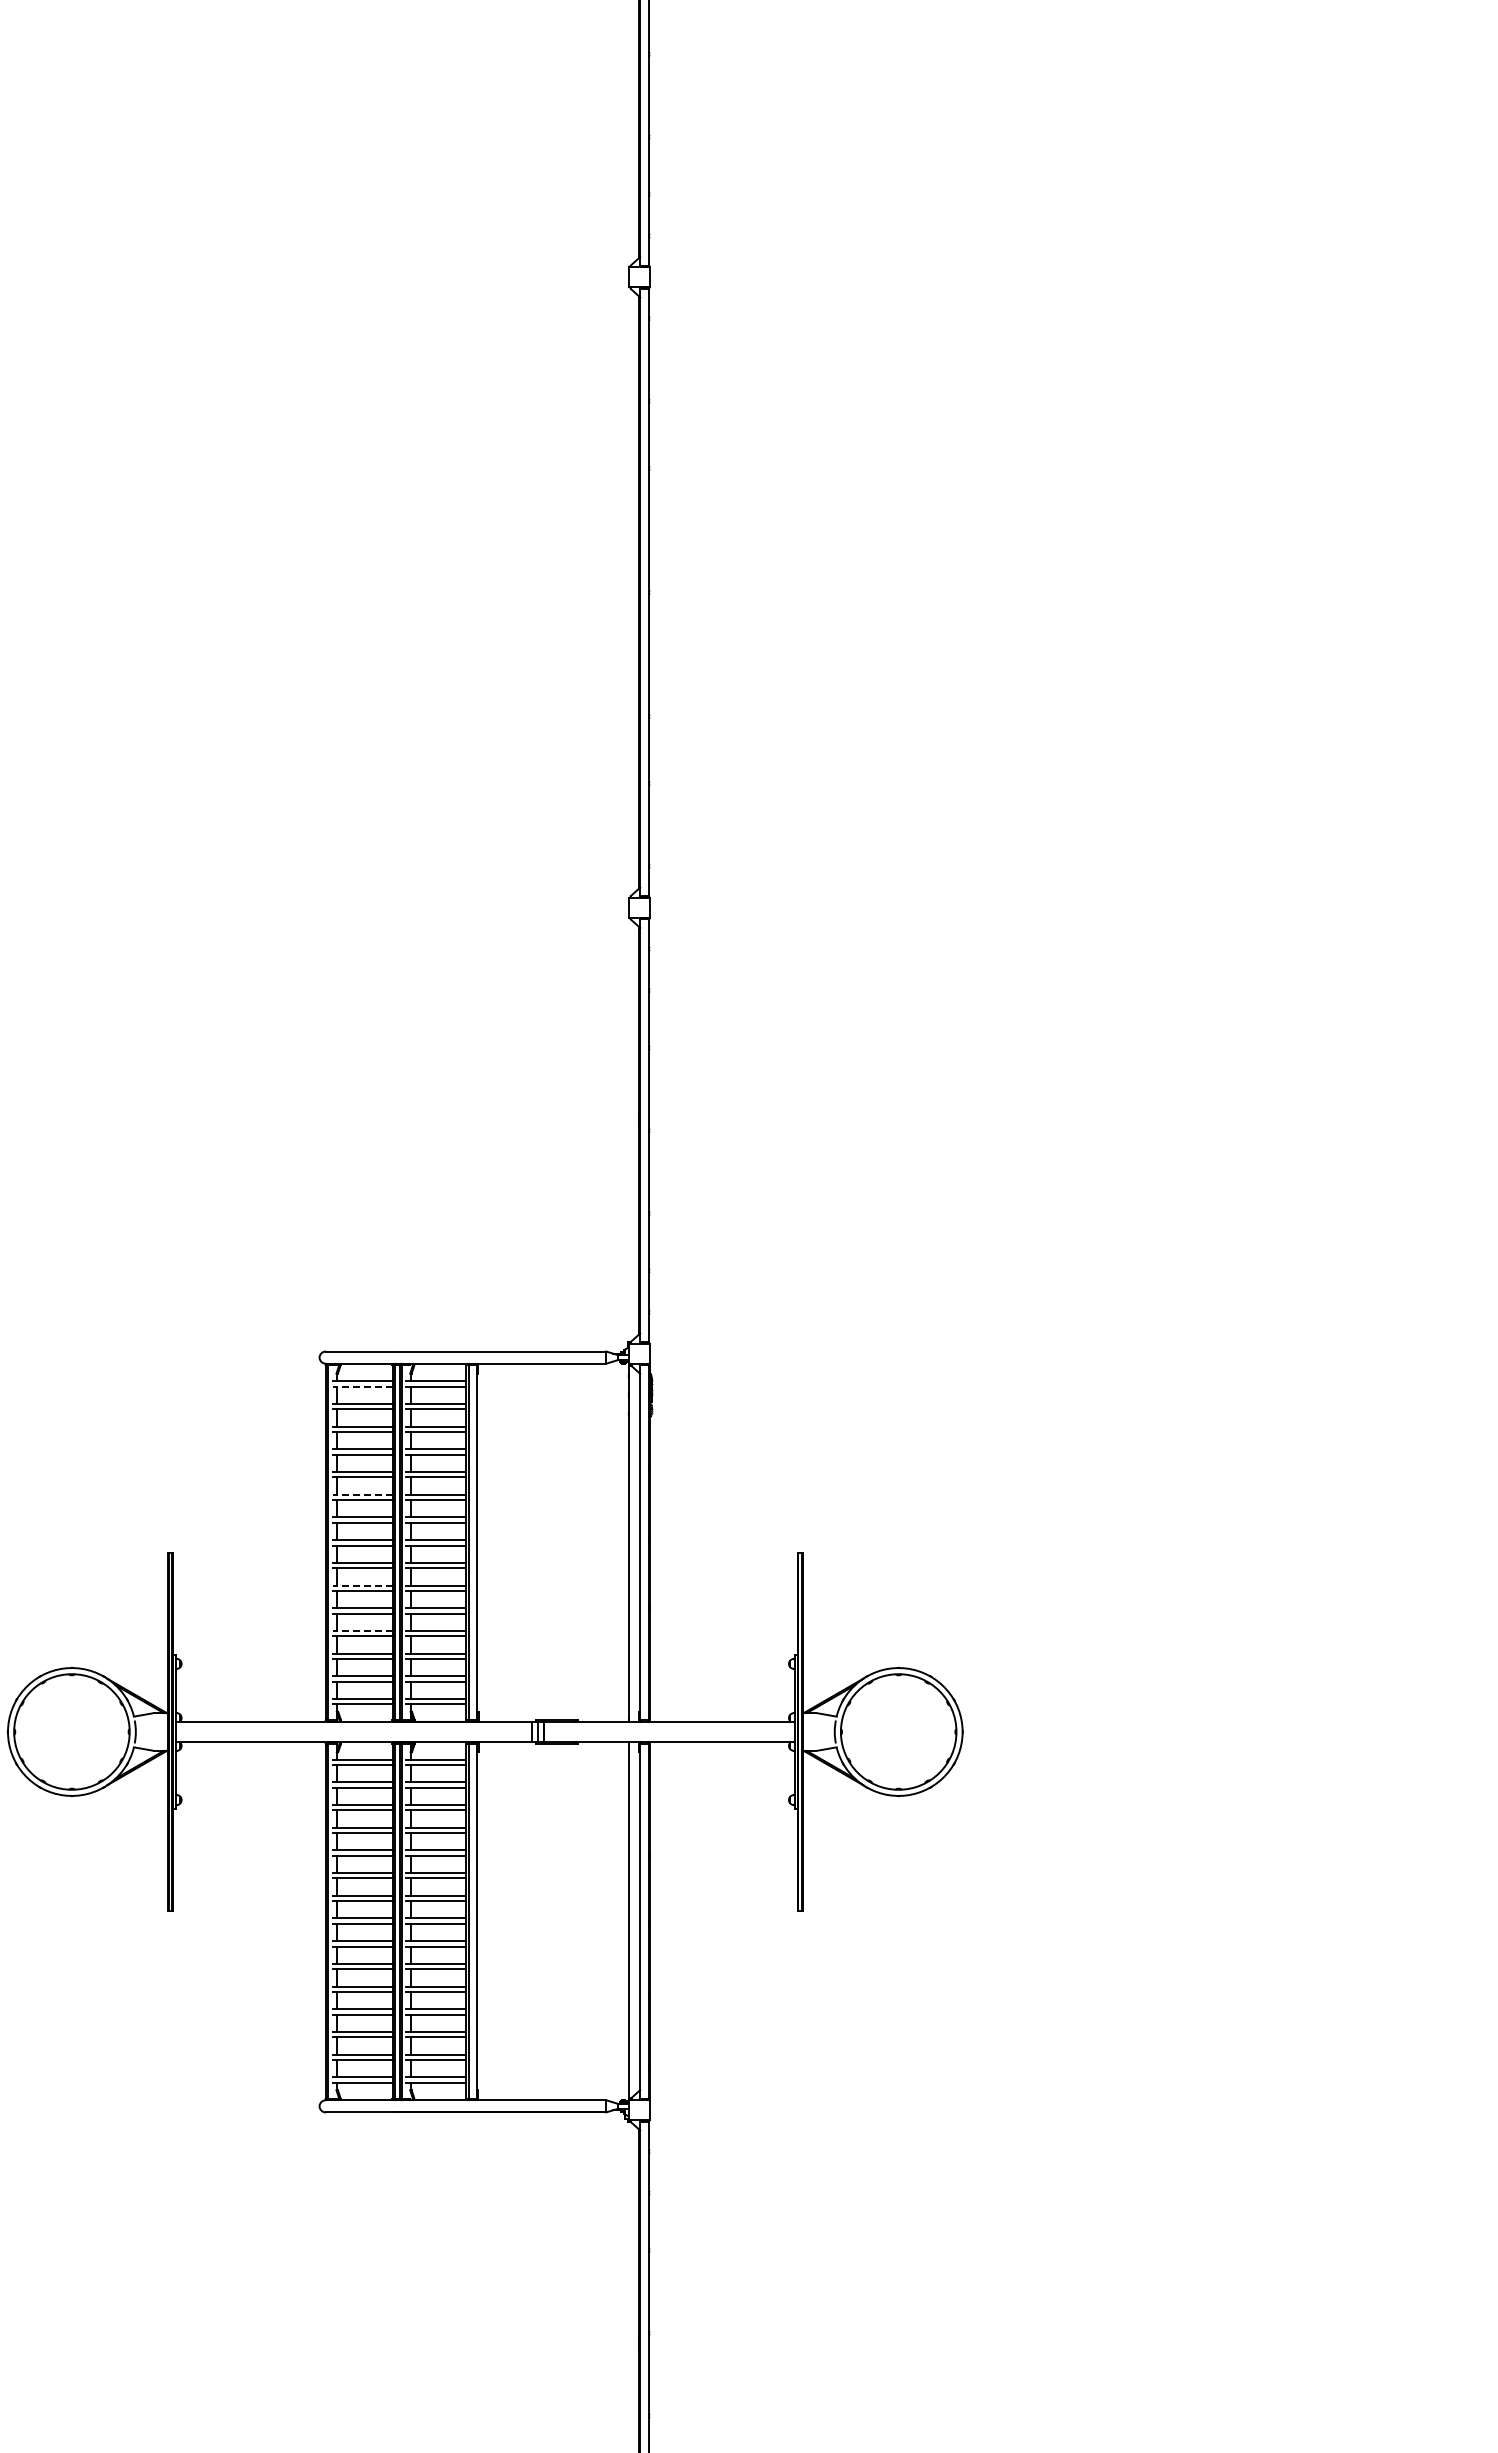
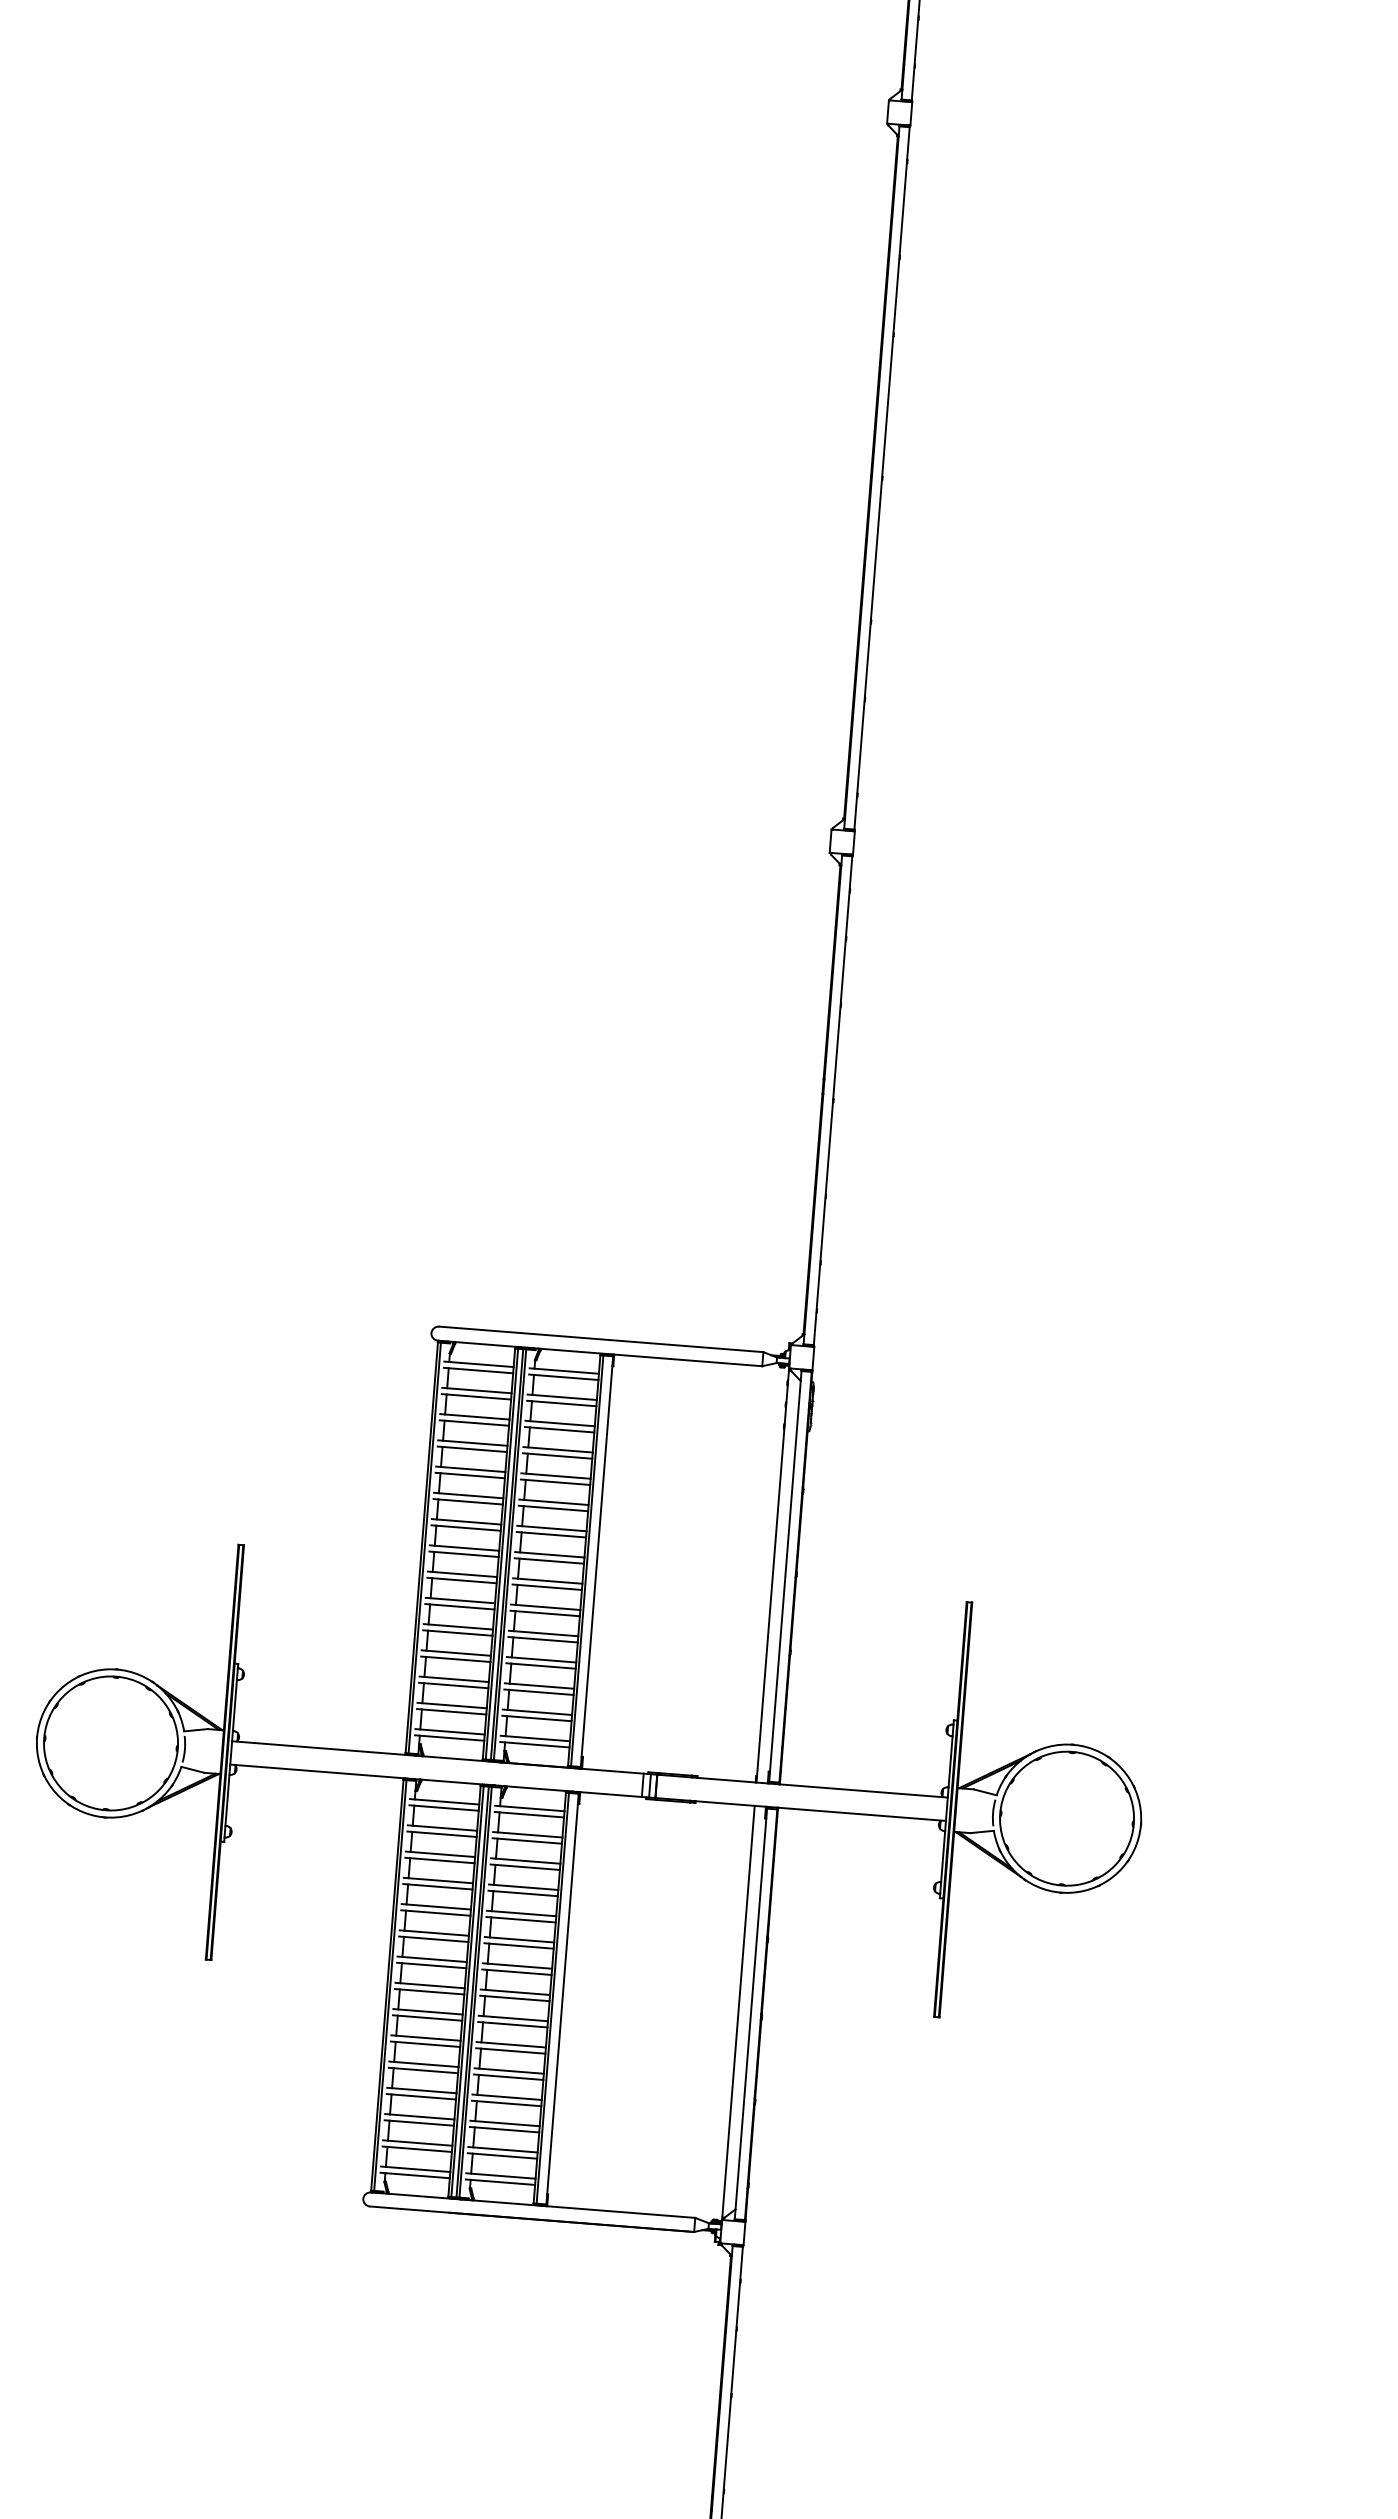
line: (362, 1386) -> (478, 1370), dashed -> solid
line: (362, 1494) -> (468, 1495), dashed -> solid
line: (362, 1585) -> (460, 1600), dashed -> solid
line: (362, 1630) -> (456, 1652), dashed -> solid

